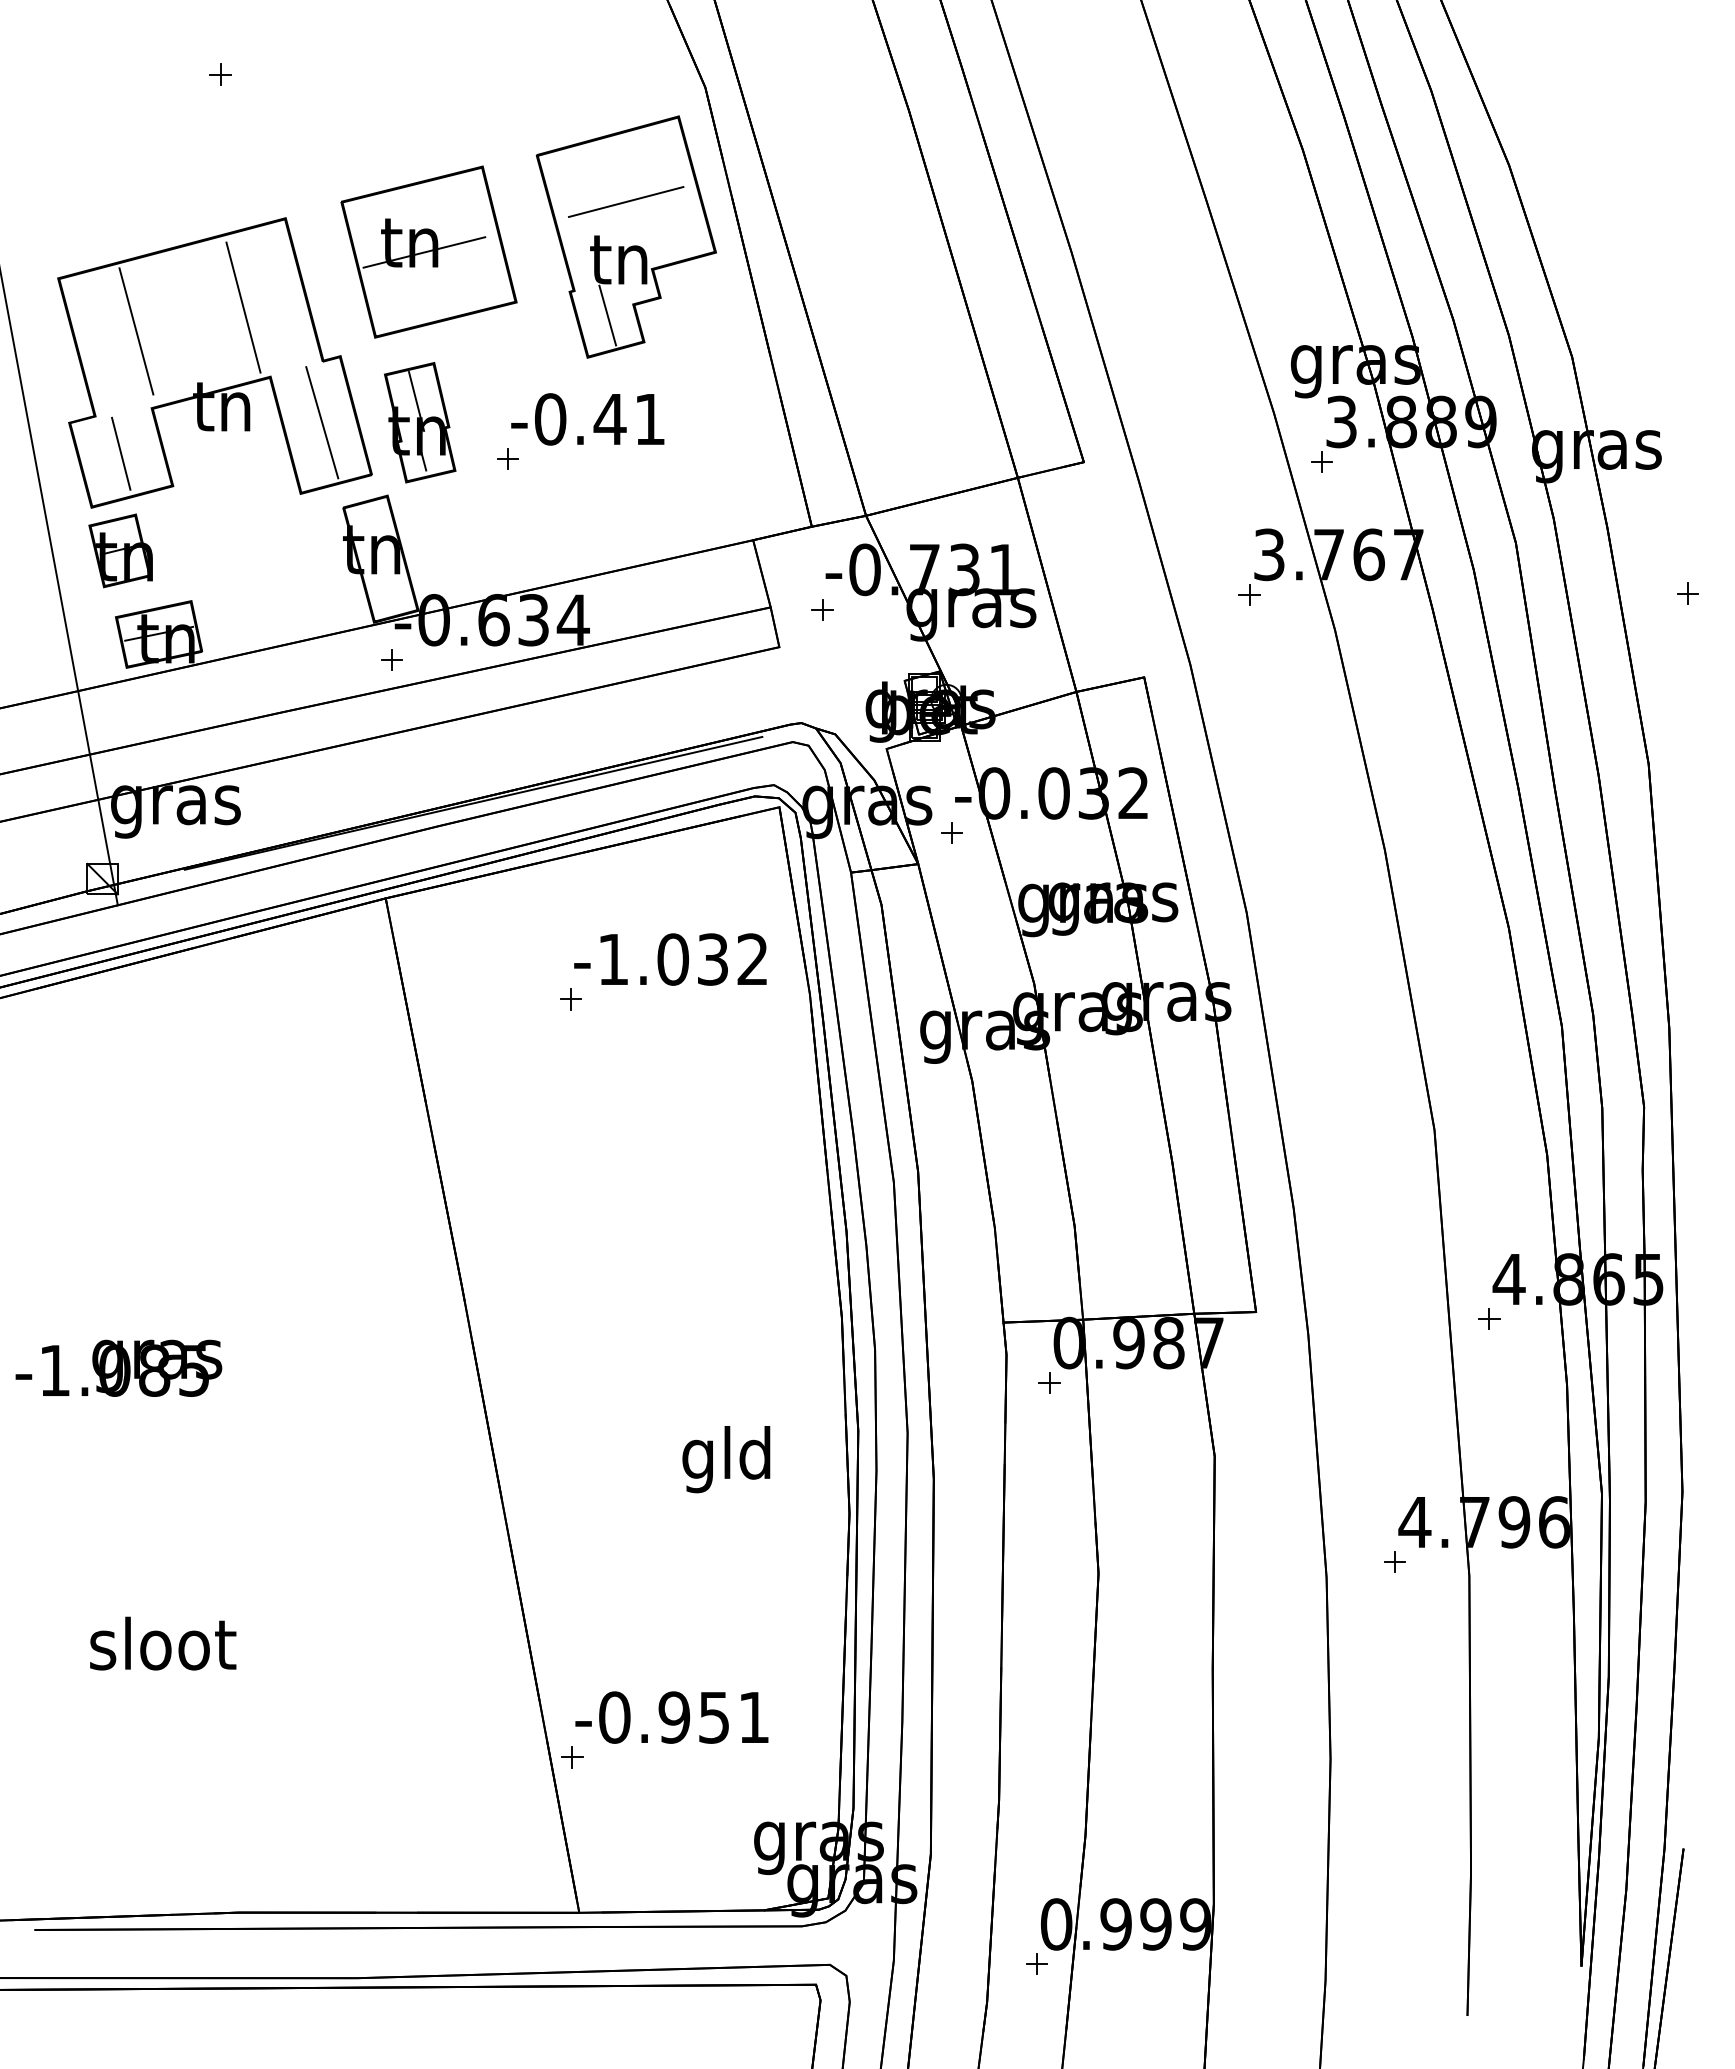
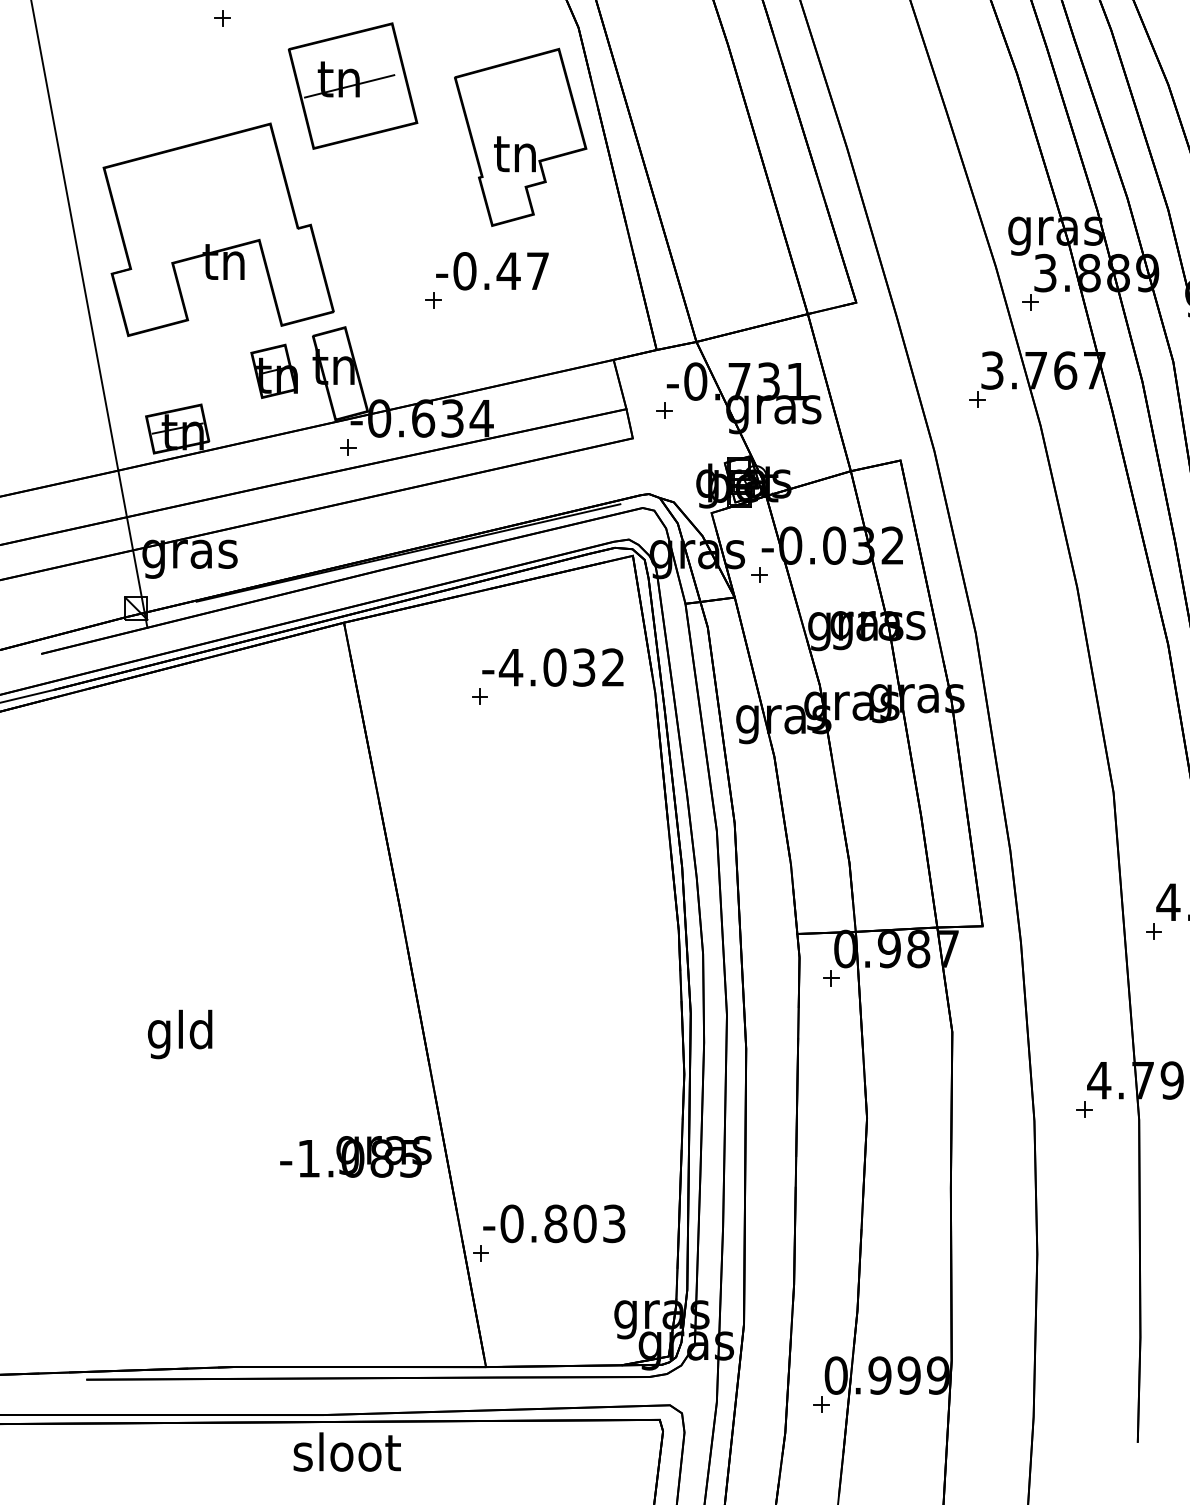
line: (625, 201) -> (519, 111), removed
part: (428, 251) -> (352, 85), moved
line: (243, 307) -> (239, 189), removed
line: (607, 315) -> (506, 194), removed
line: (136, 331) -> (161, 206), removed
text: (649, 419) -> (537, 271), -0.41 -> -0.47
line: (322, 422) -> (297, 273), removed
part: (420, 422) -> (369, 273), removed
line: (121, 453) -> (150, 296), removed
part: (120, 550) -> (274, 371), moved
text: (612, 959) -> (510, 667), -1.032 -> -4.032
text: (118, 1367) -> (355, 1156), moved
text: (726, 1459) -> (180, 1034), moved
text: (163, 1643) -> (347, 1451), moved
text: (713, 1717) -> (584, 1223), -0.951 -> -0.803

